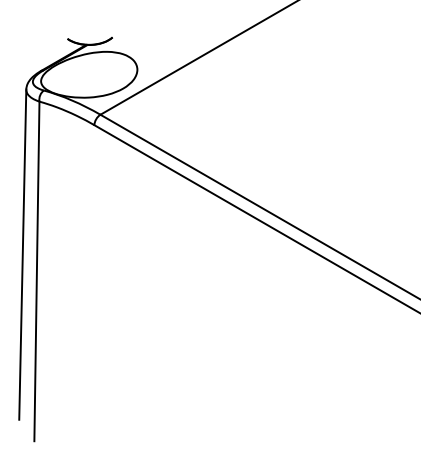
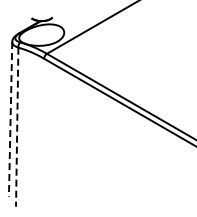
line: (22, 254) -> (10, 119), solid -> dashed
line: (37, 272) -> (17, 127), solid -> dashed

